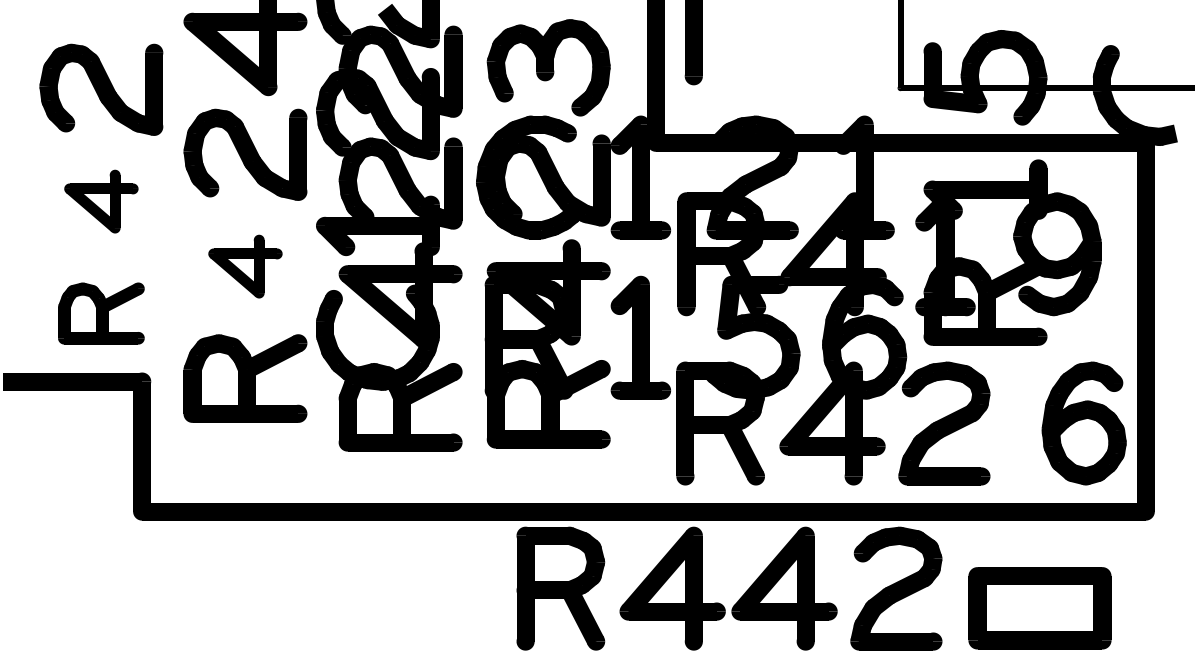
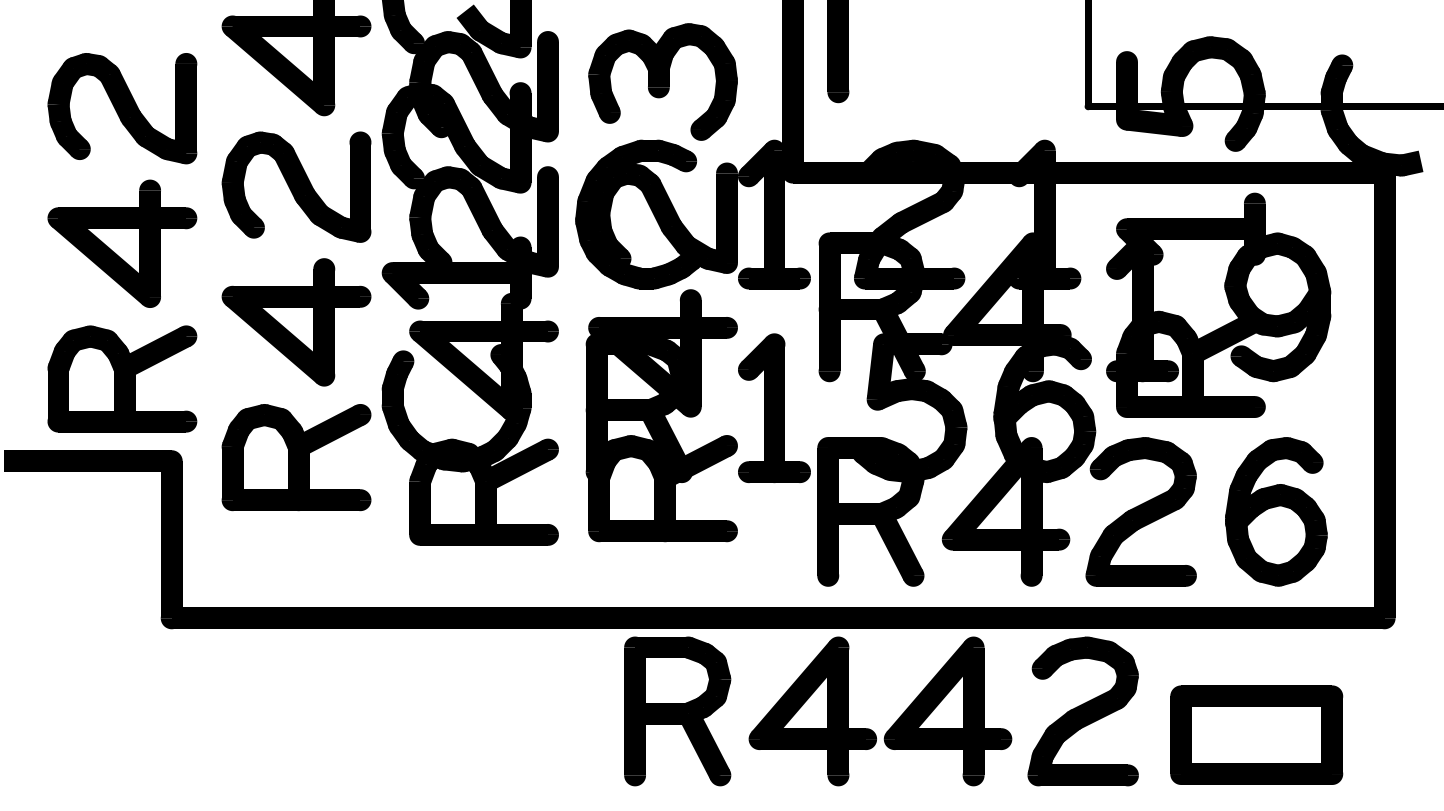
part: (101, 201) -> (122, 243), size x1.67
part: (245, 266) -> (296, 322), size x1.67
part: (101, 313) -> (122, 378), size x1.43
part: (1083, 423) -> (1275, 511), moved

